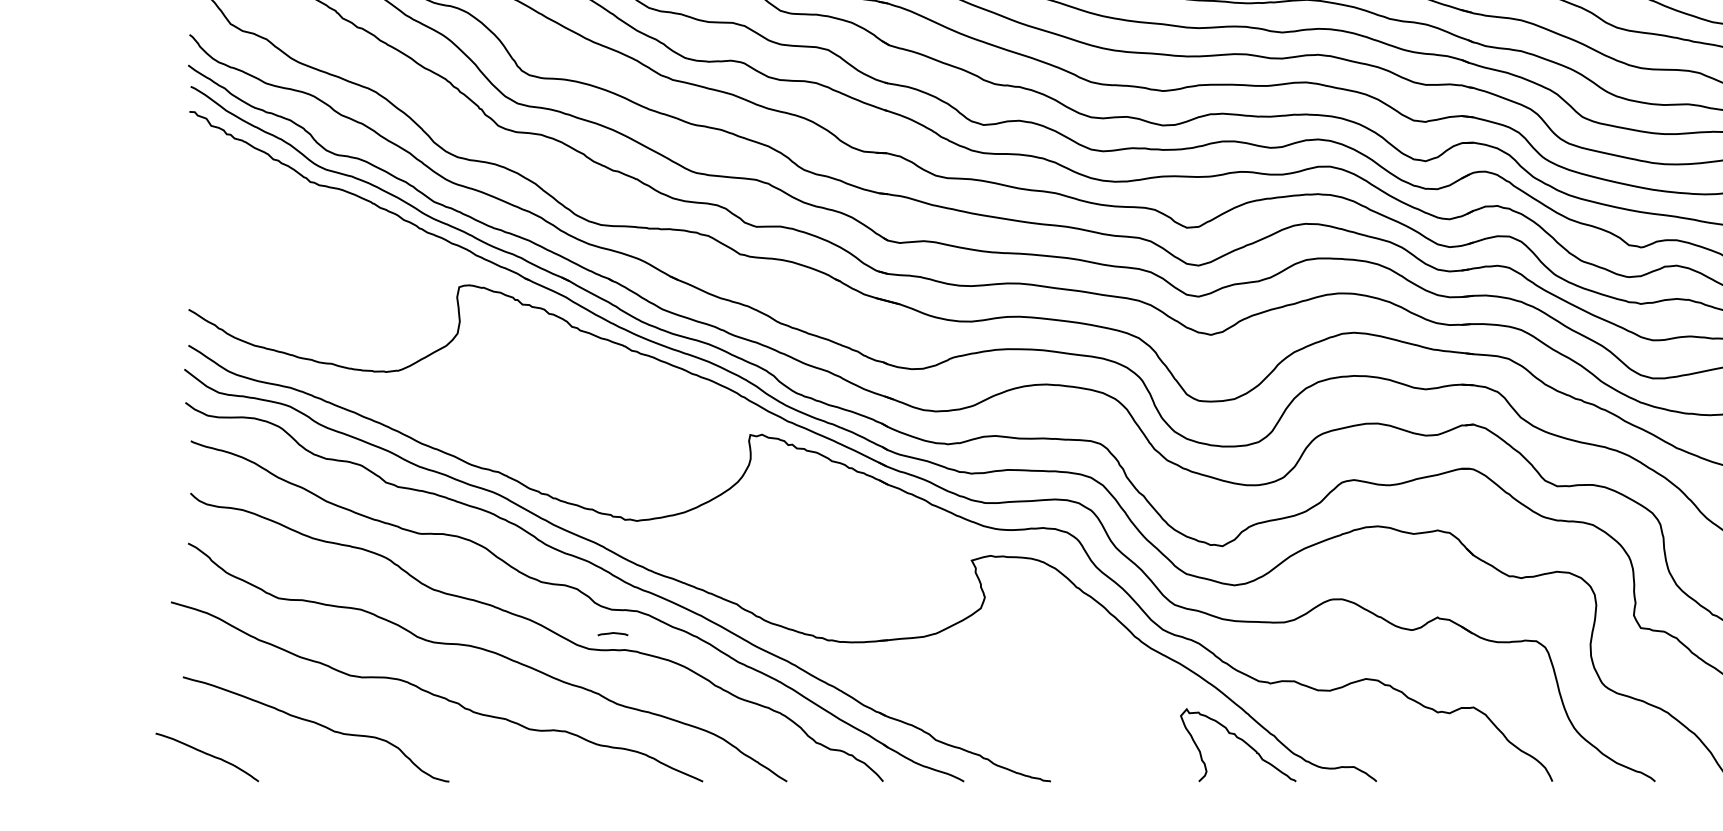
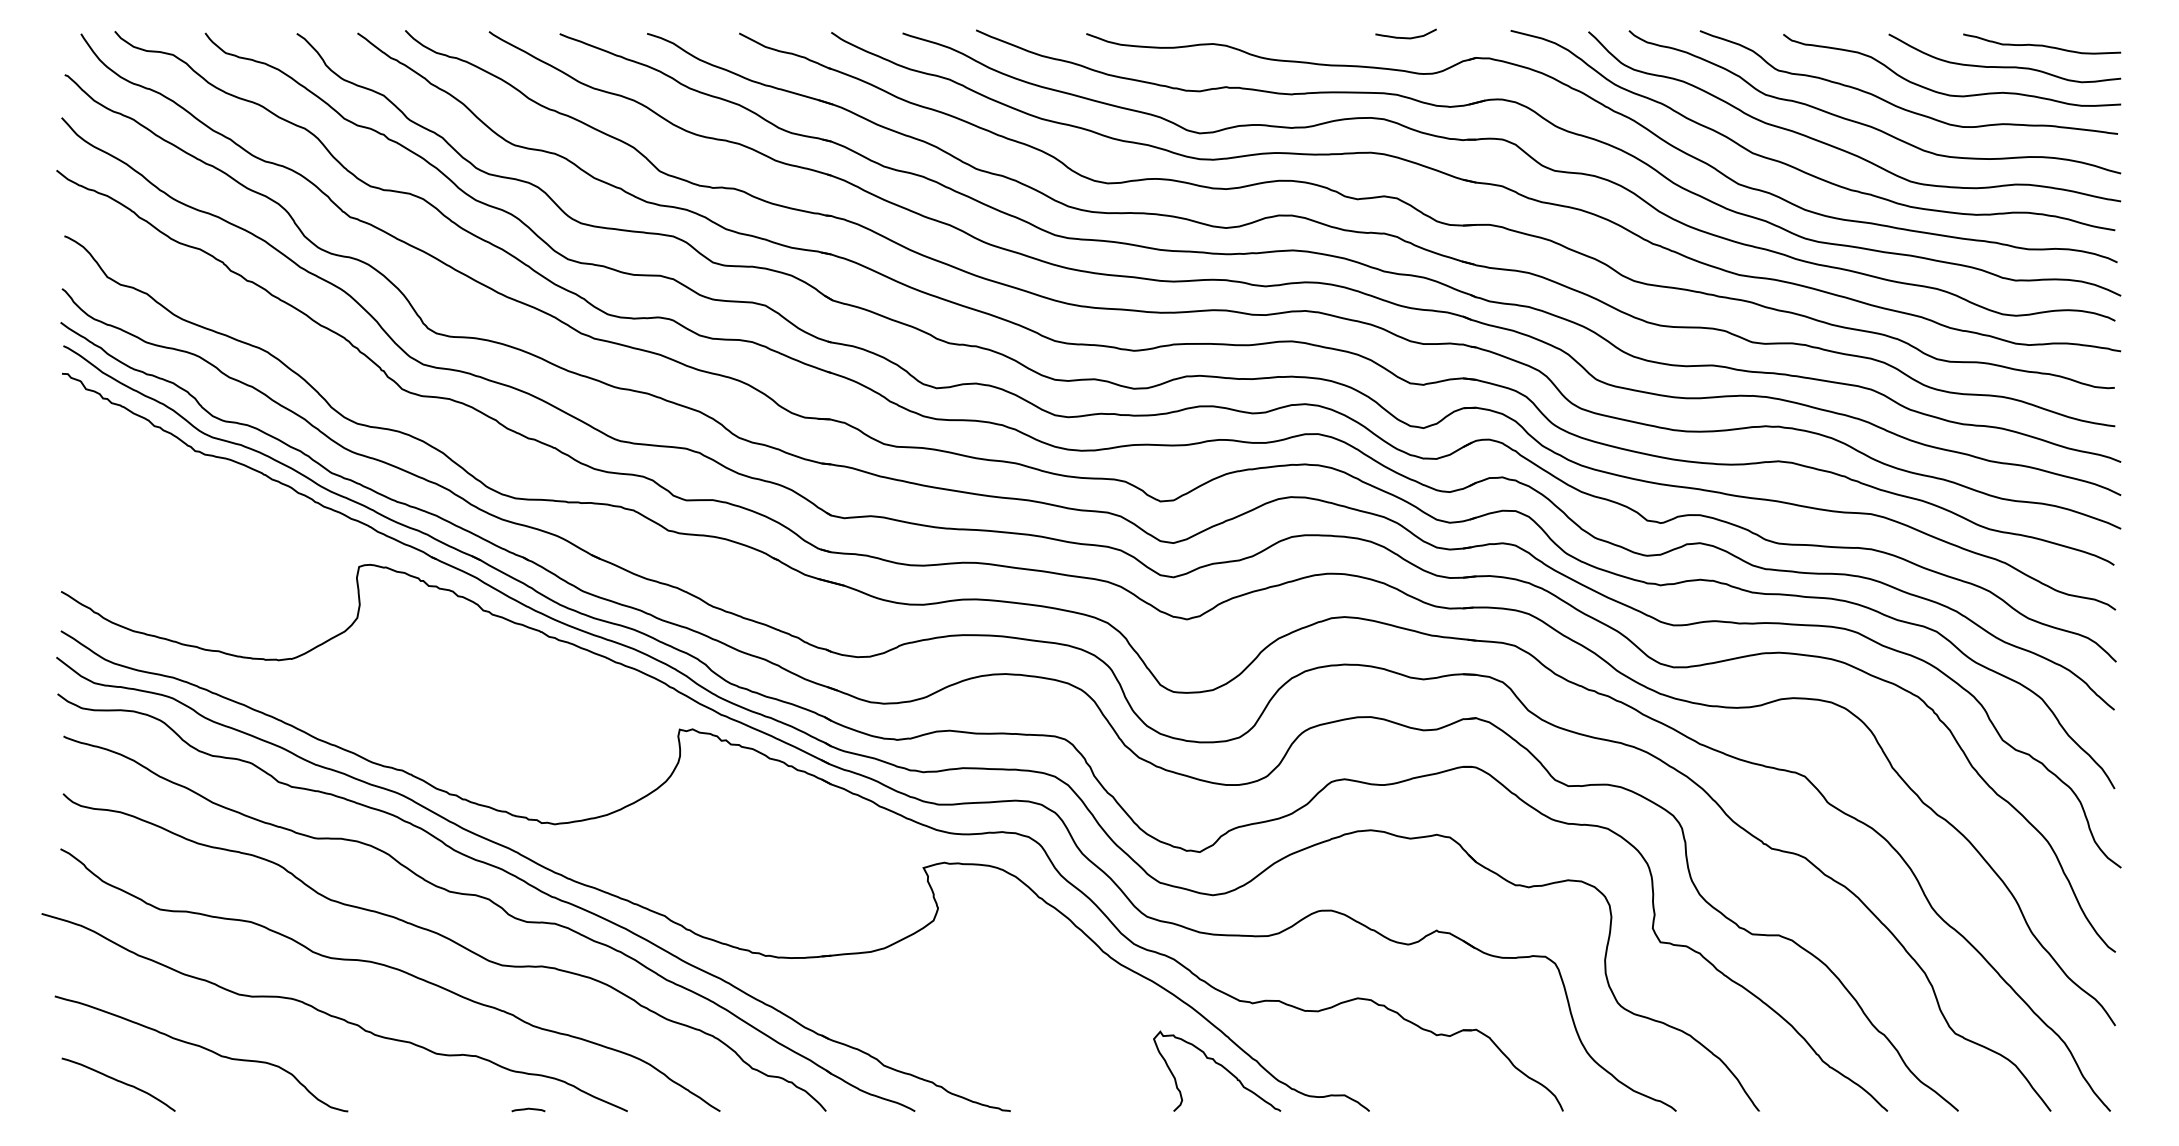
curve: (613, 633) -> (528, 1109), moved
curve: (208, 755) -> (119, 1082), moved

